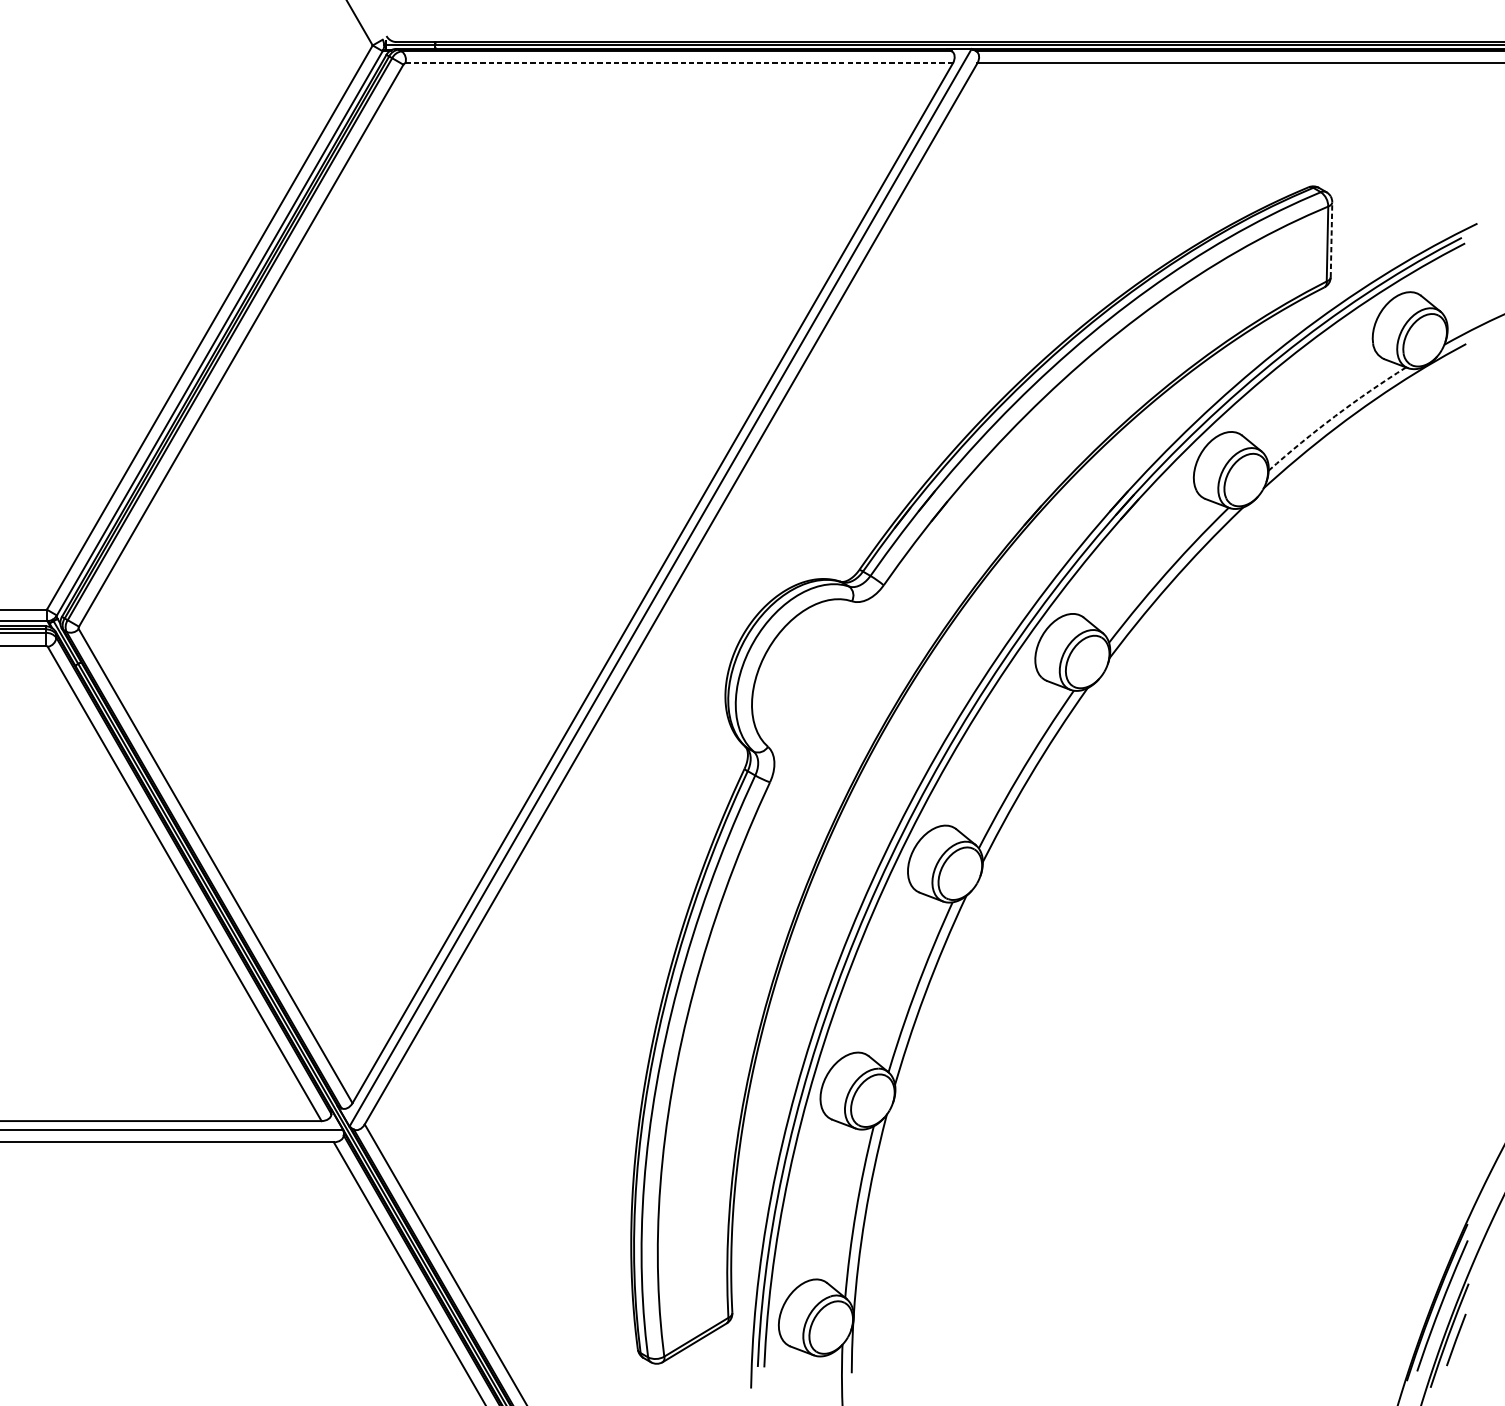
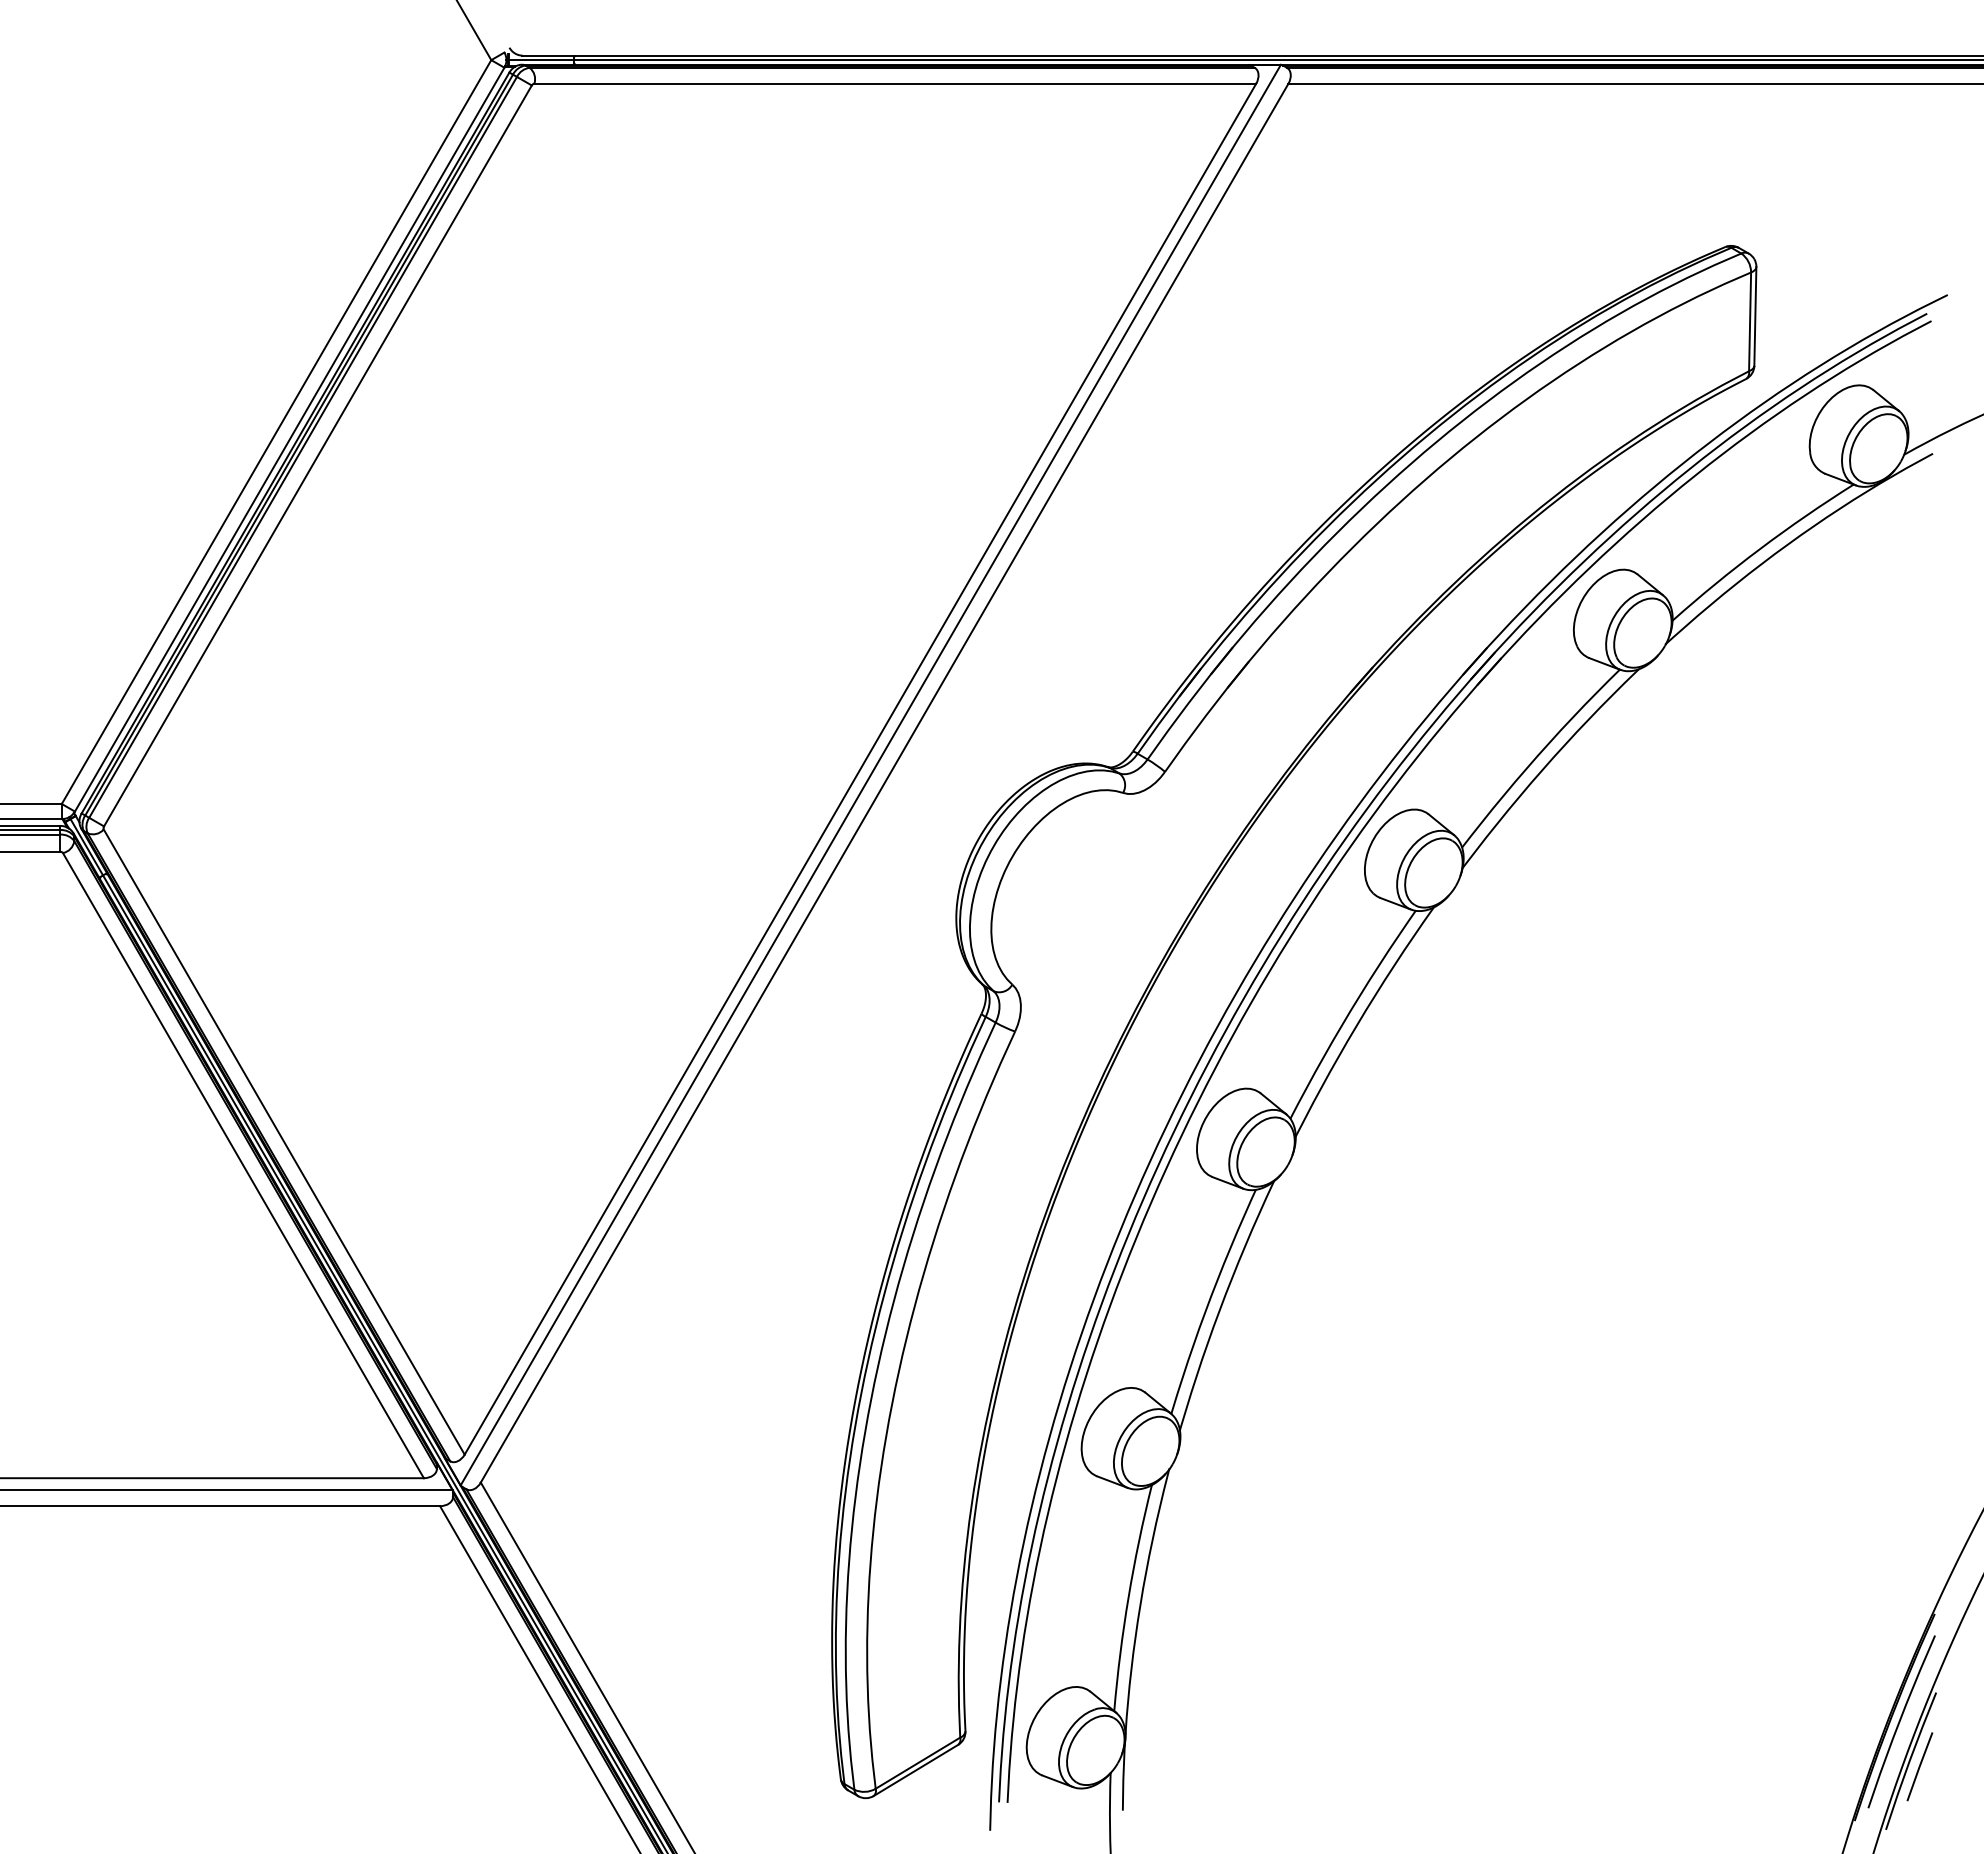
line: (679, 63) -> (895, 83), dashed -> solid
line: (1331, 239) -> (1755, 315), dashed -> solid
arc: (1335, 415) -> (1760, 548), dashed -> solid

